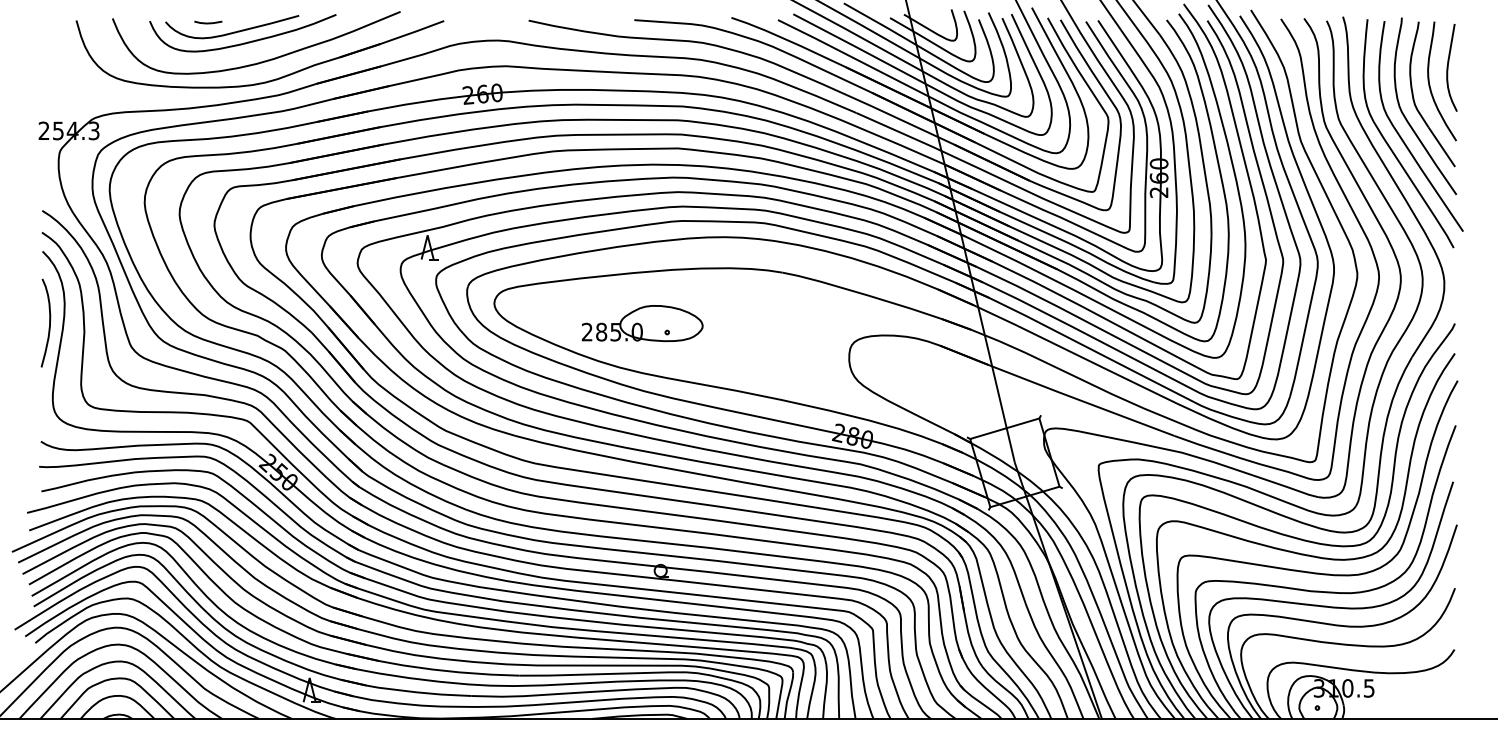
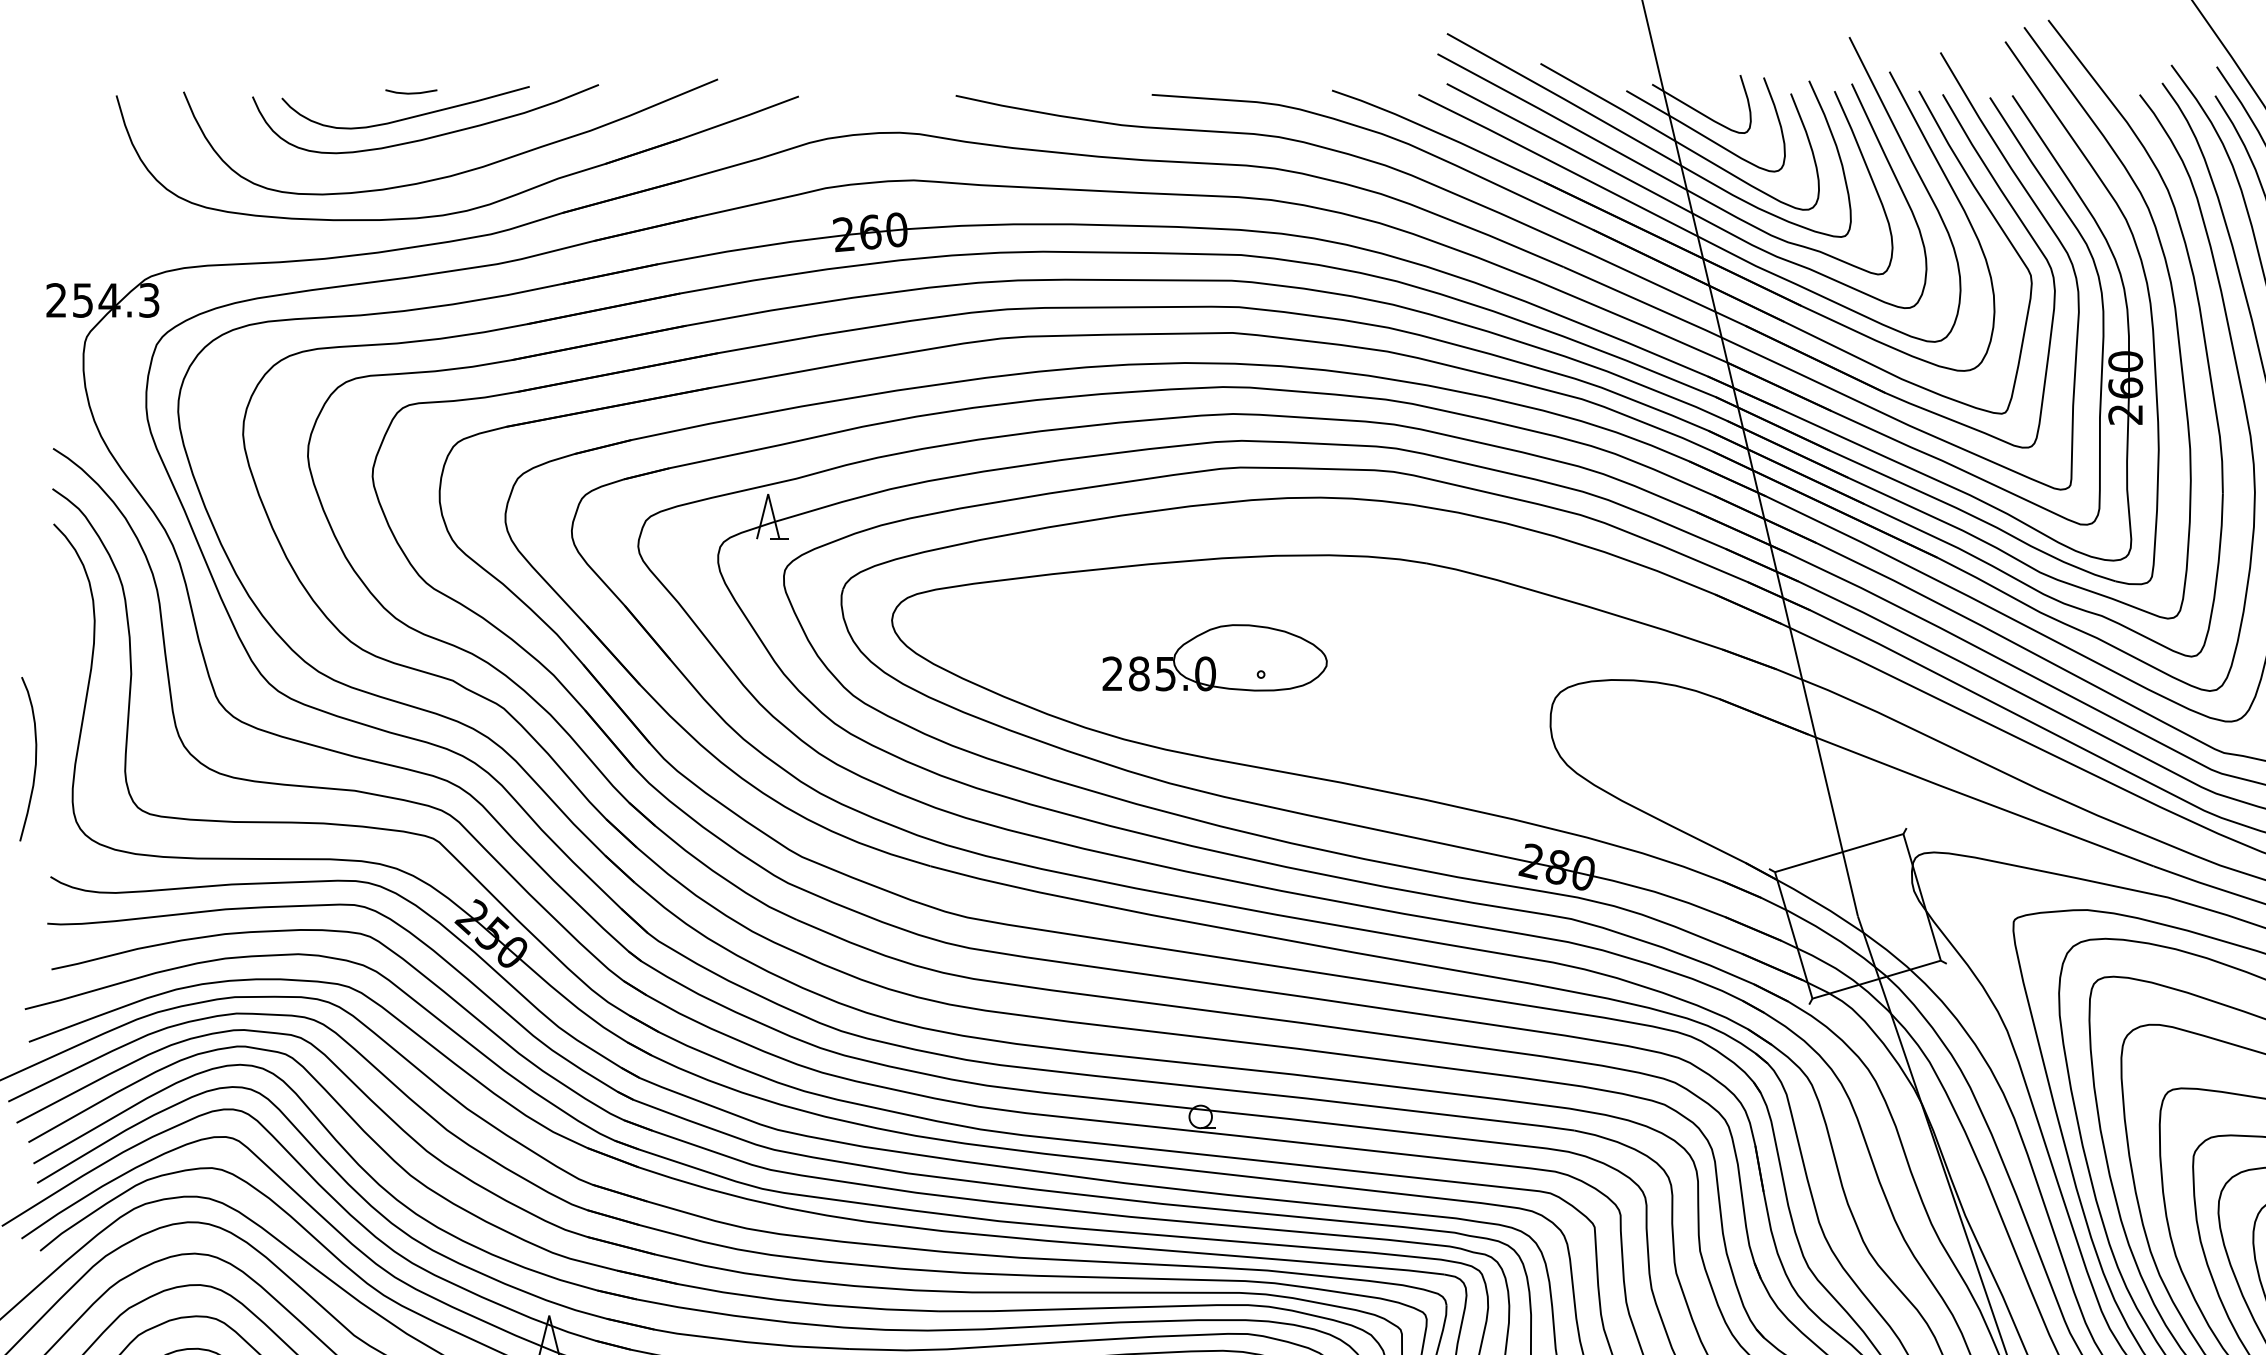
line: (208, 22) -> (411, 91), moved
curve: (49, 322) -> (34, 758), moved
part: (642, 323) -> (1215, 657), moved

